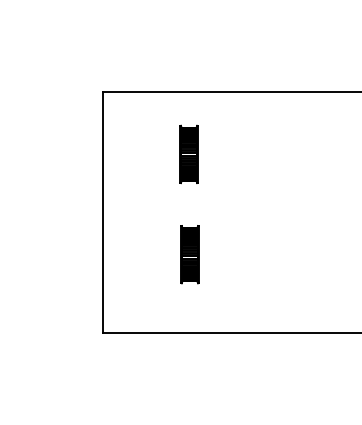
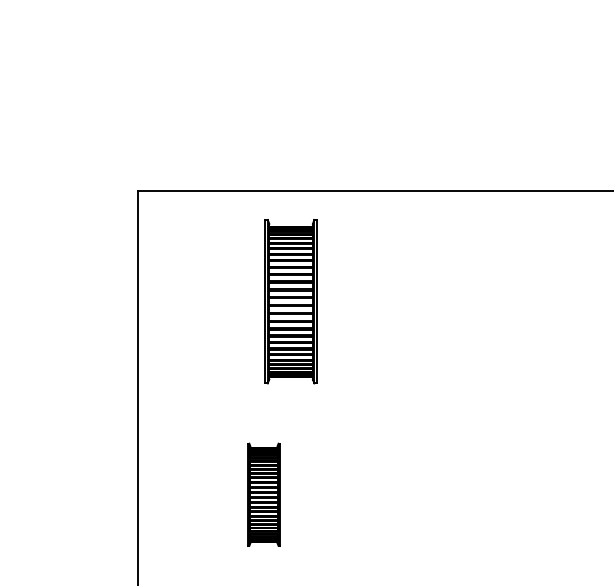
part: (188, 154) -> (289, 301), size x1.6
part: (189, 254) -> (263, 494), moved

